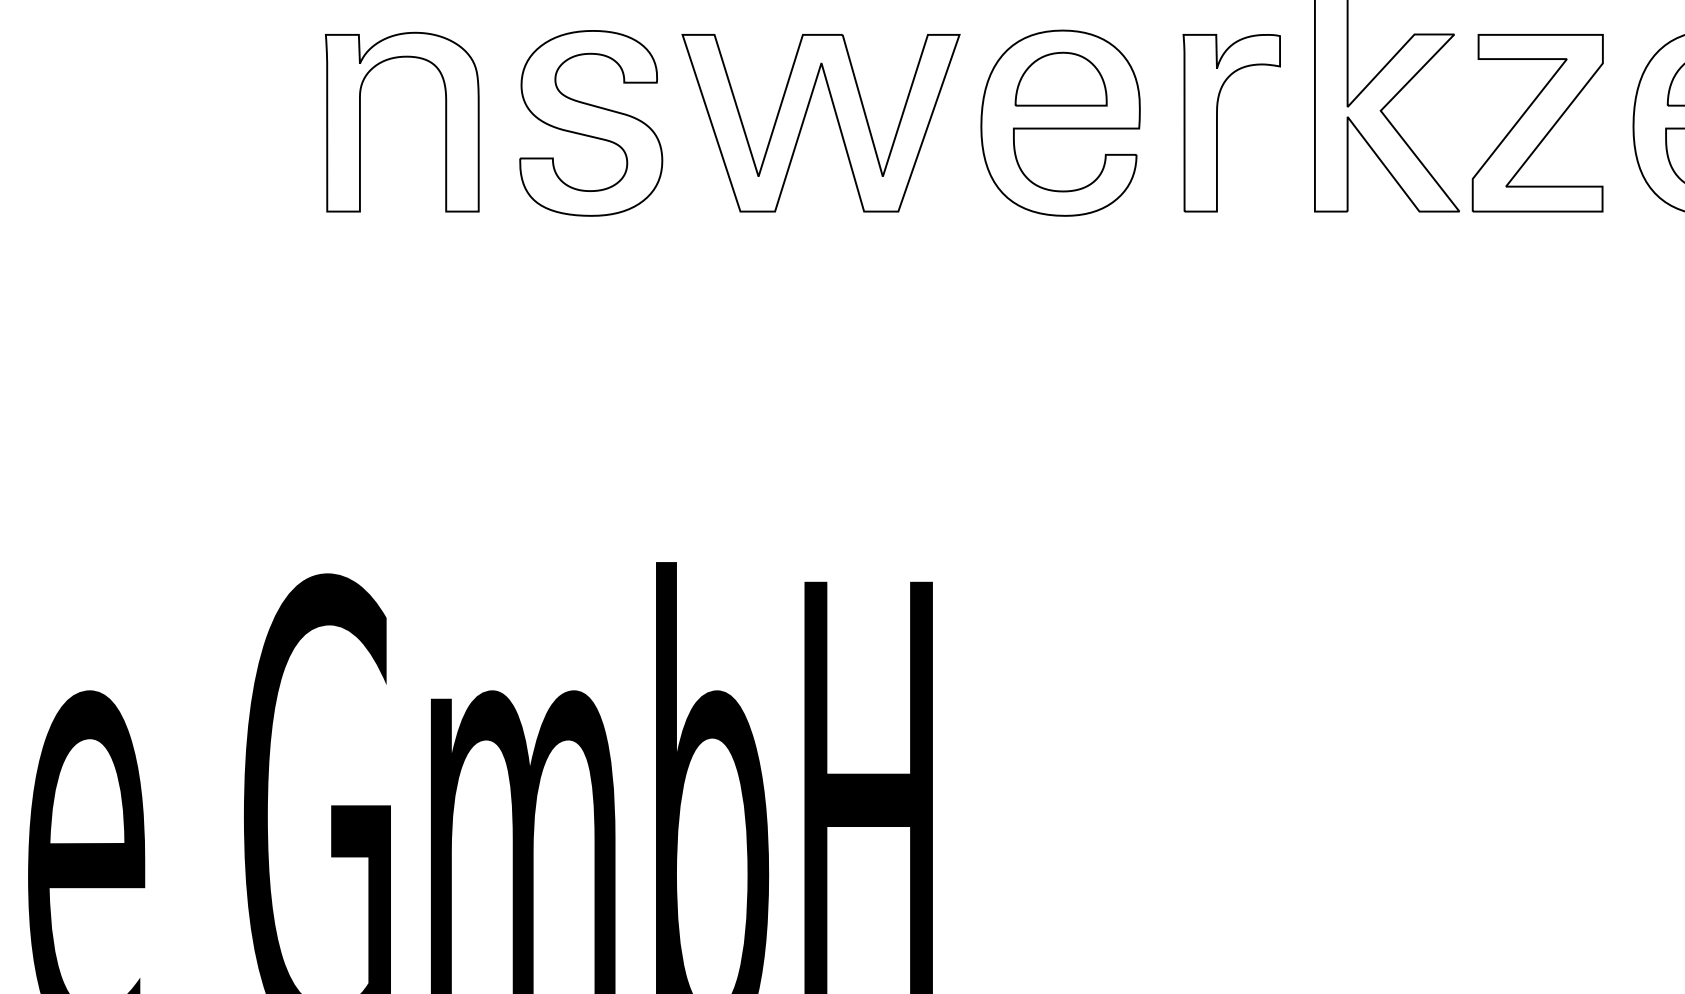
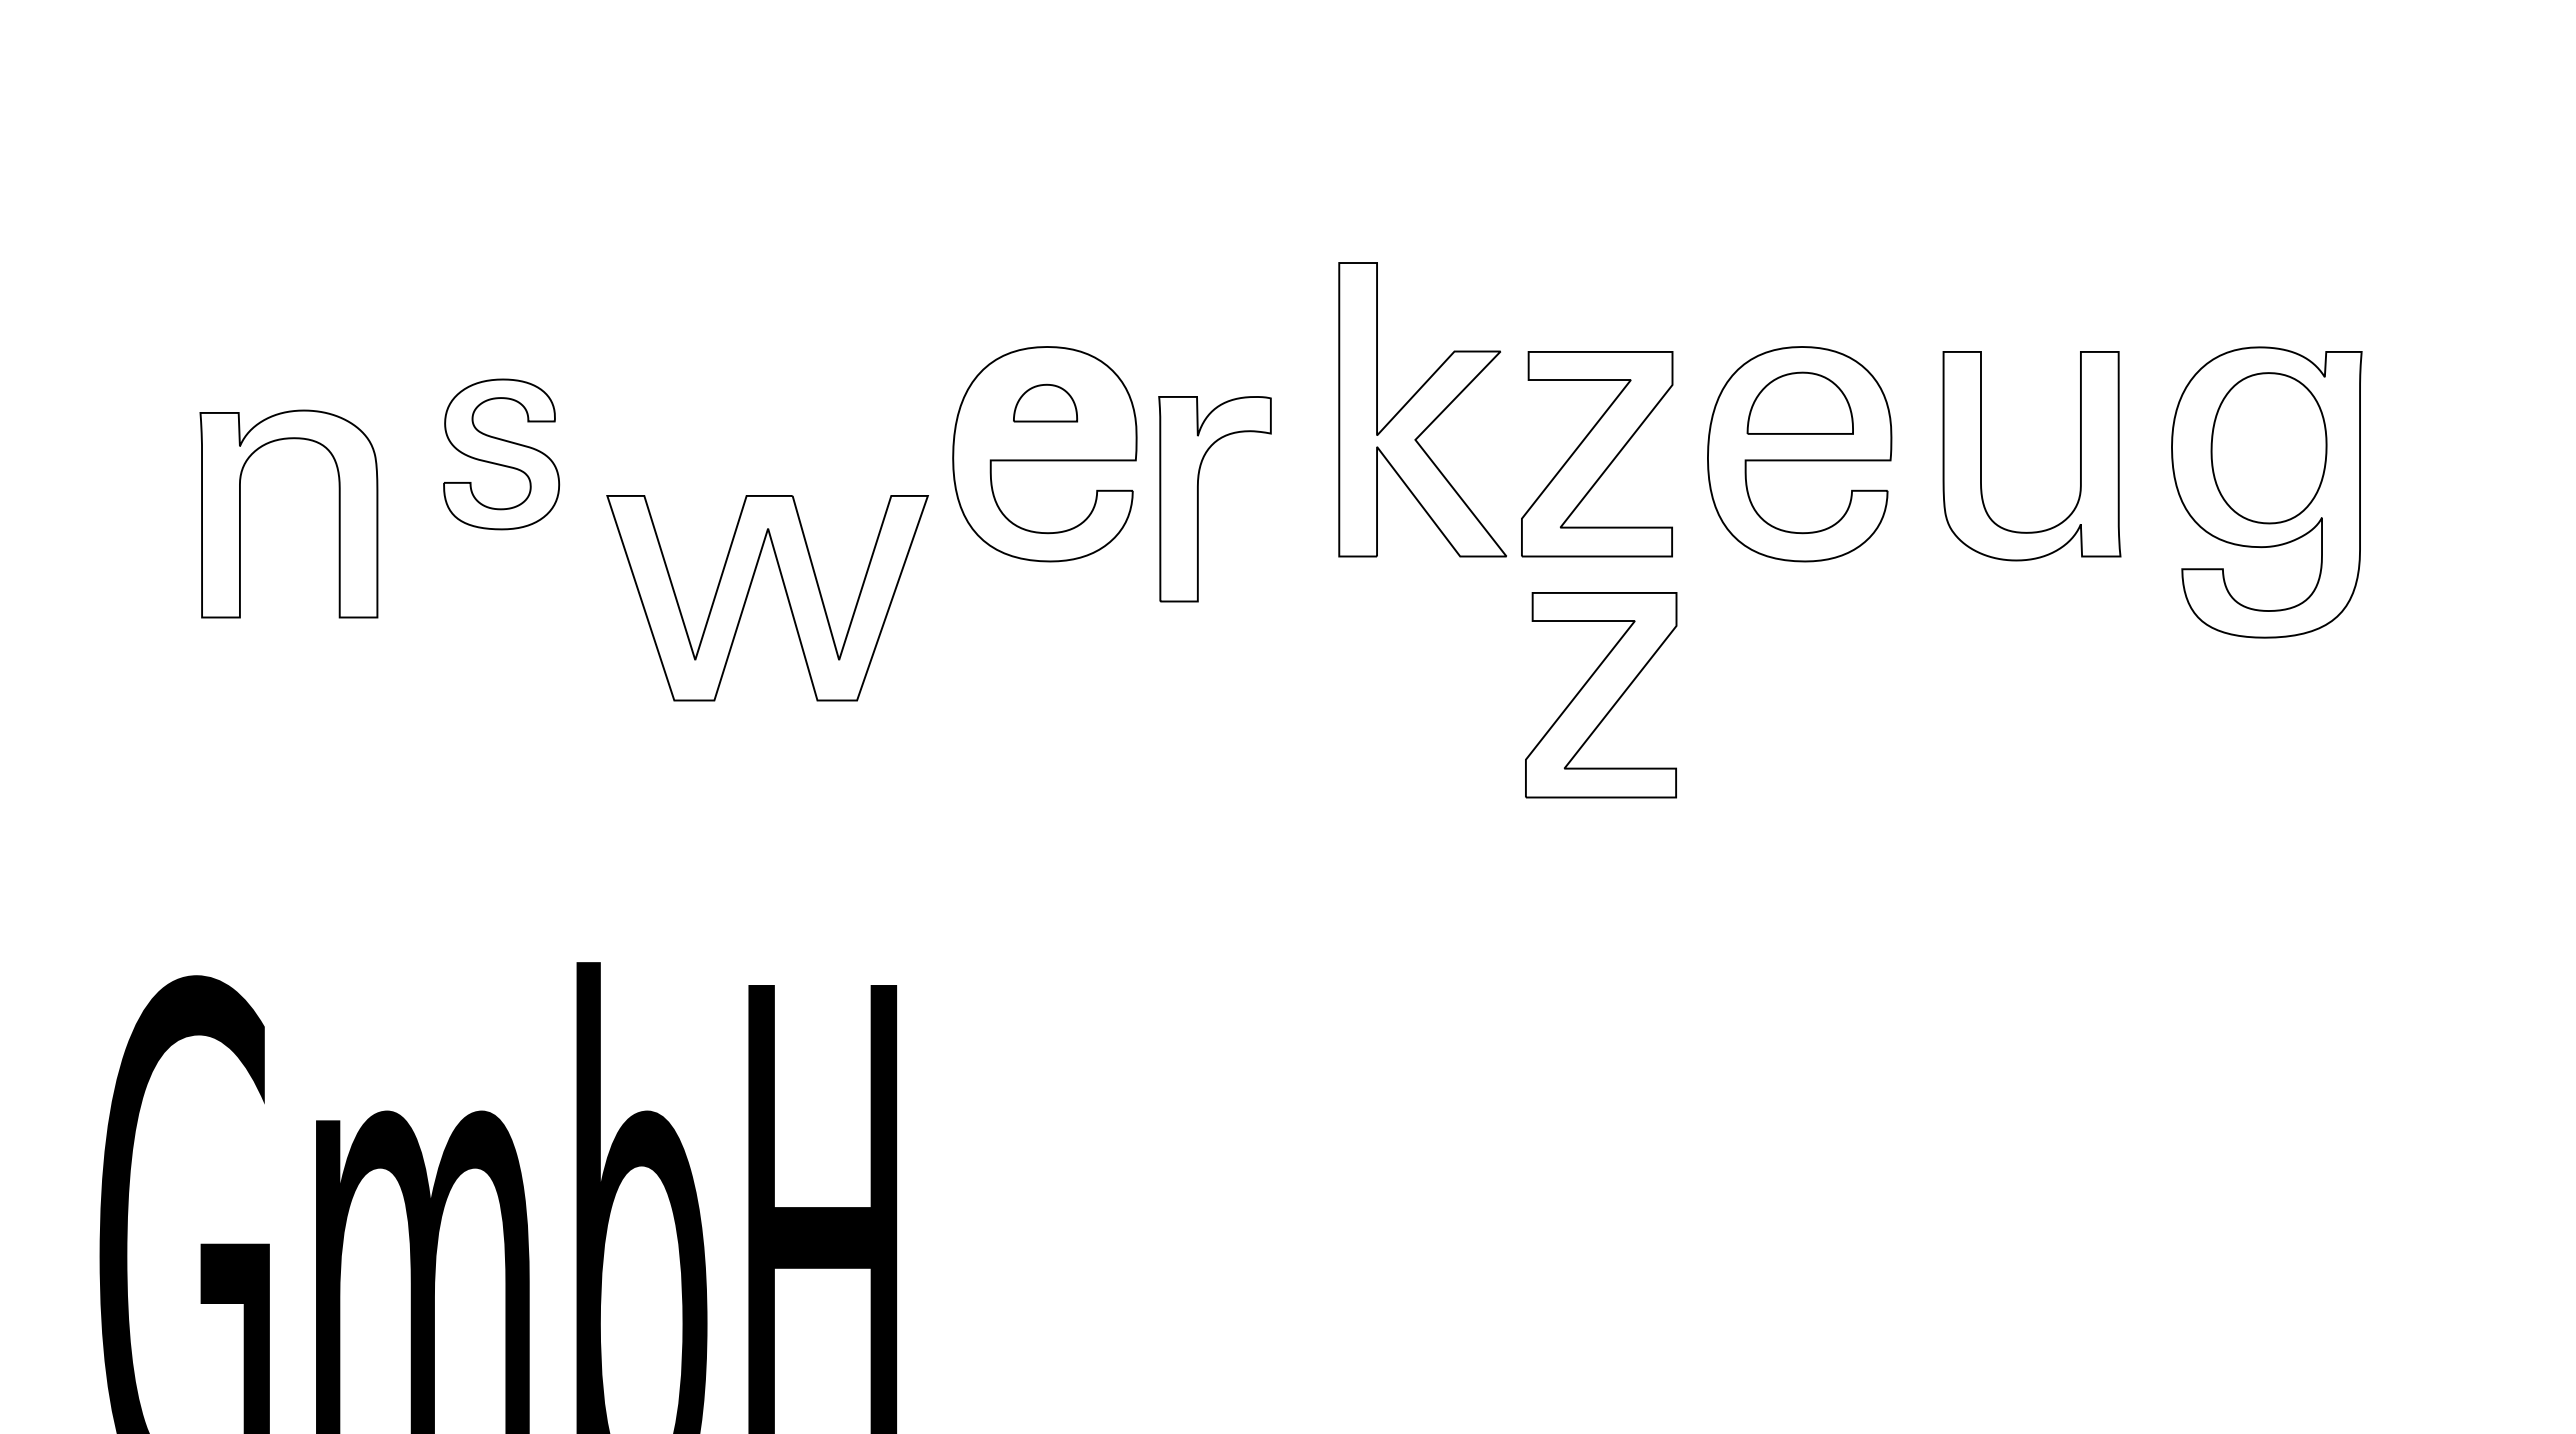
part: (1061, 78) -> (1045, 402), size x0.6
part: (836, 119) -> (785, 593), moved
part: (360, 121) -> (240, 513), moved
part: (591, 123) -> (501, 454), size x0.7
part: (1217, 123) -> (1198, 499), moved
part: (1541, 331) -> (1601, 695), added

